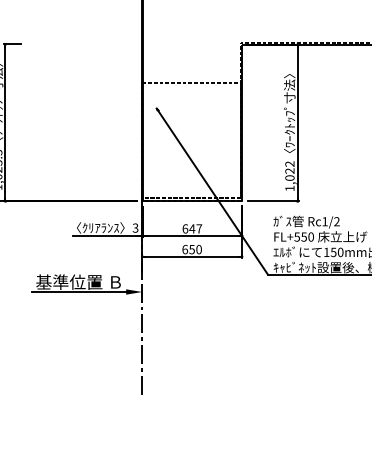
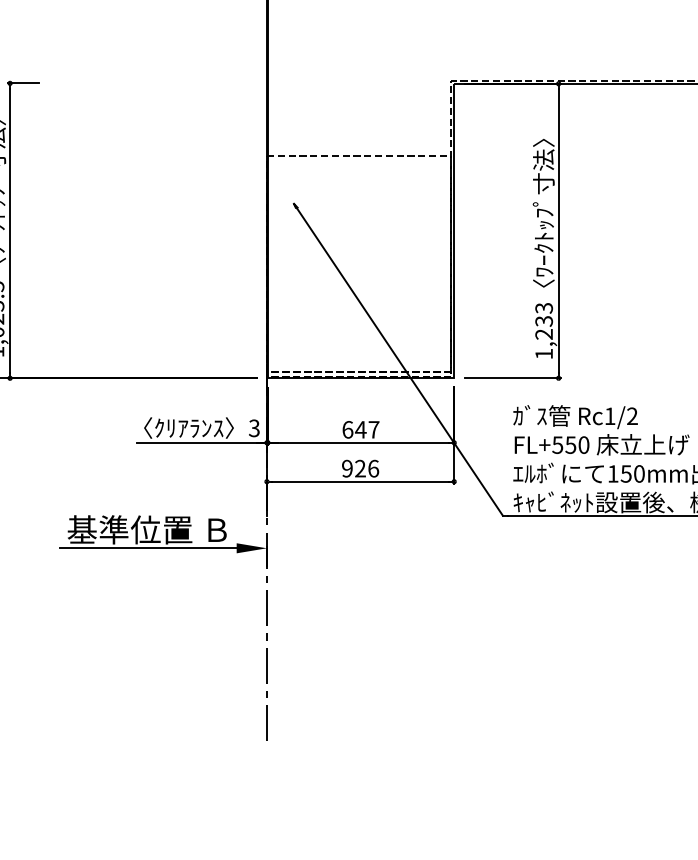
text: (289, 170) -> (543, 320), 1,022 -> 1,233
text: (191, 249) -> (359, 468), 650 -> 926

